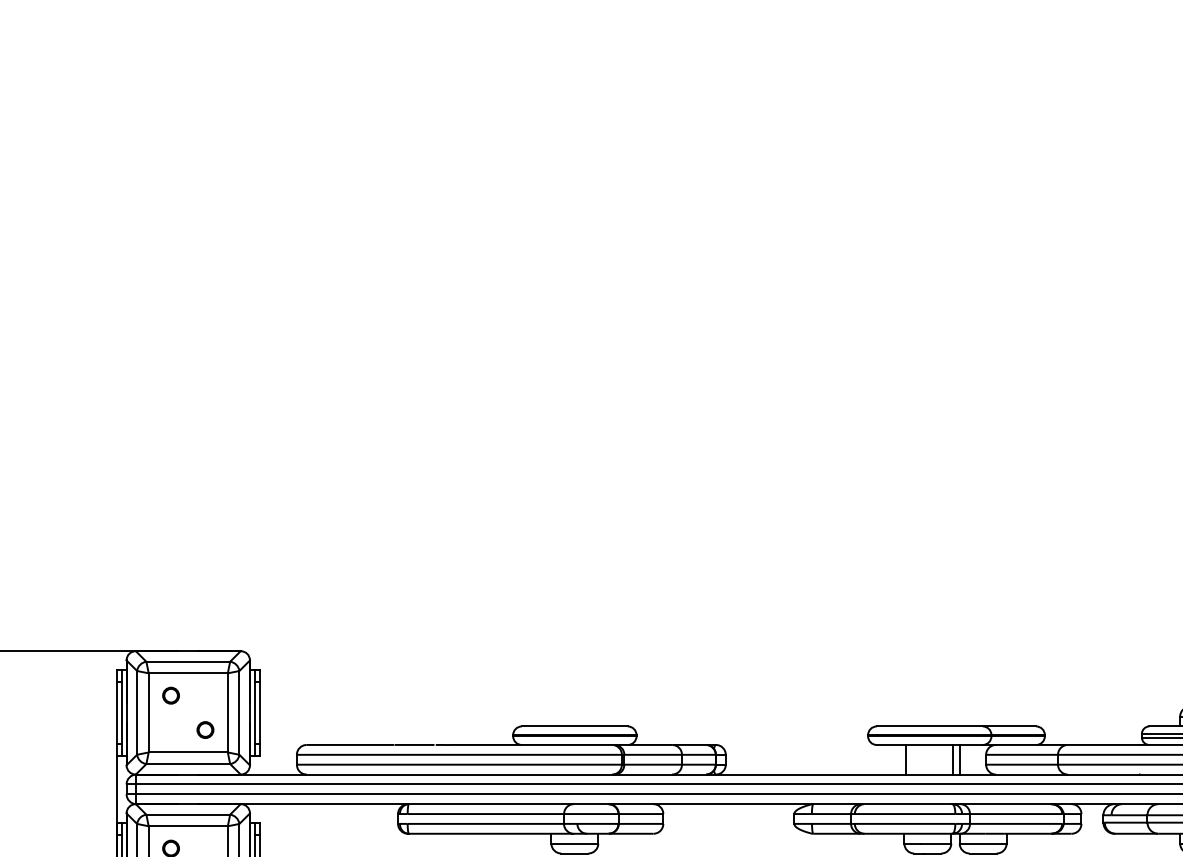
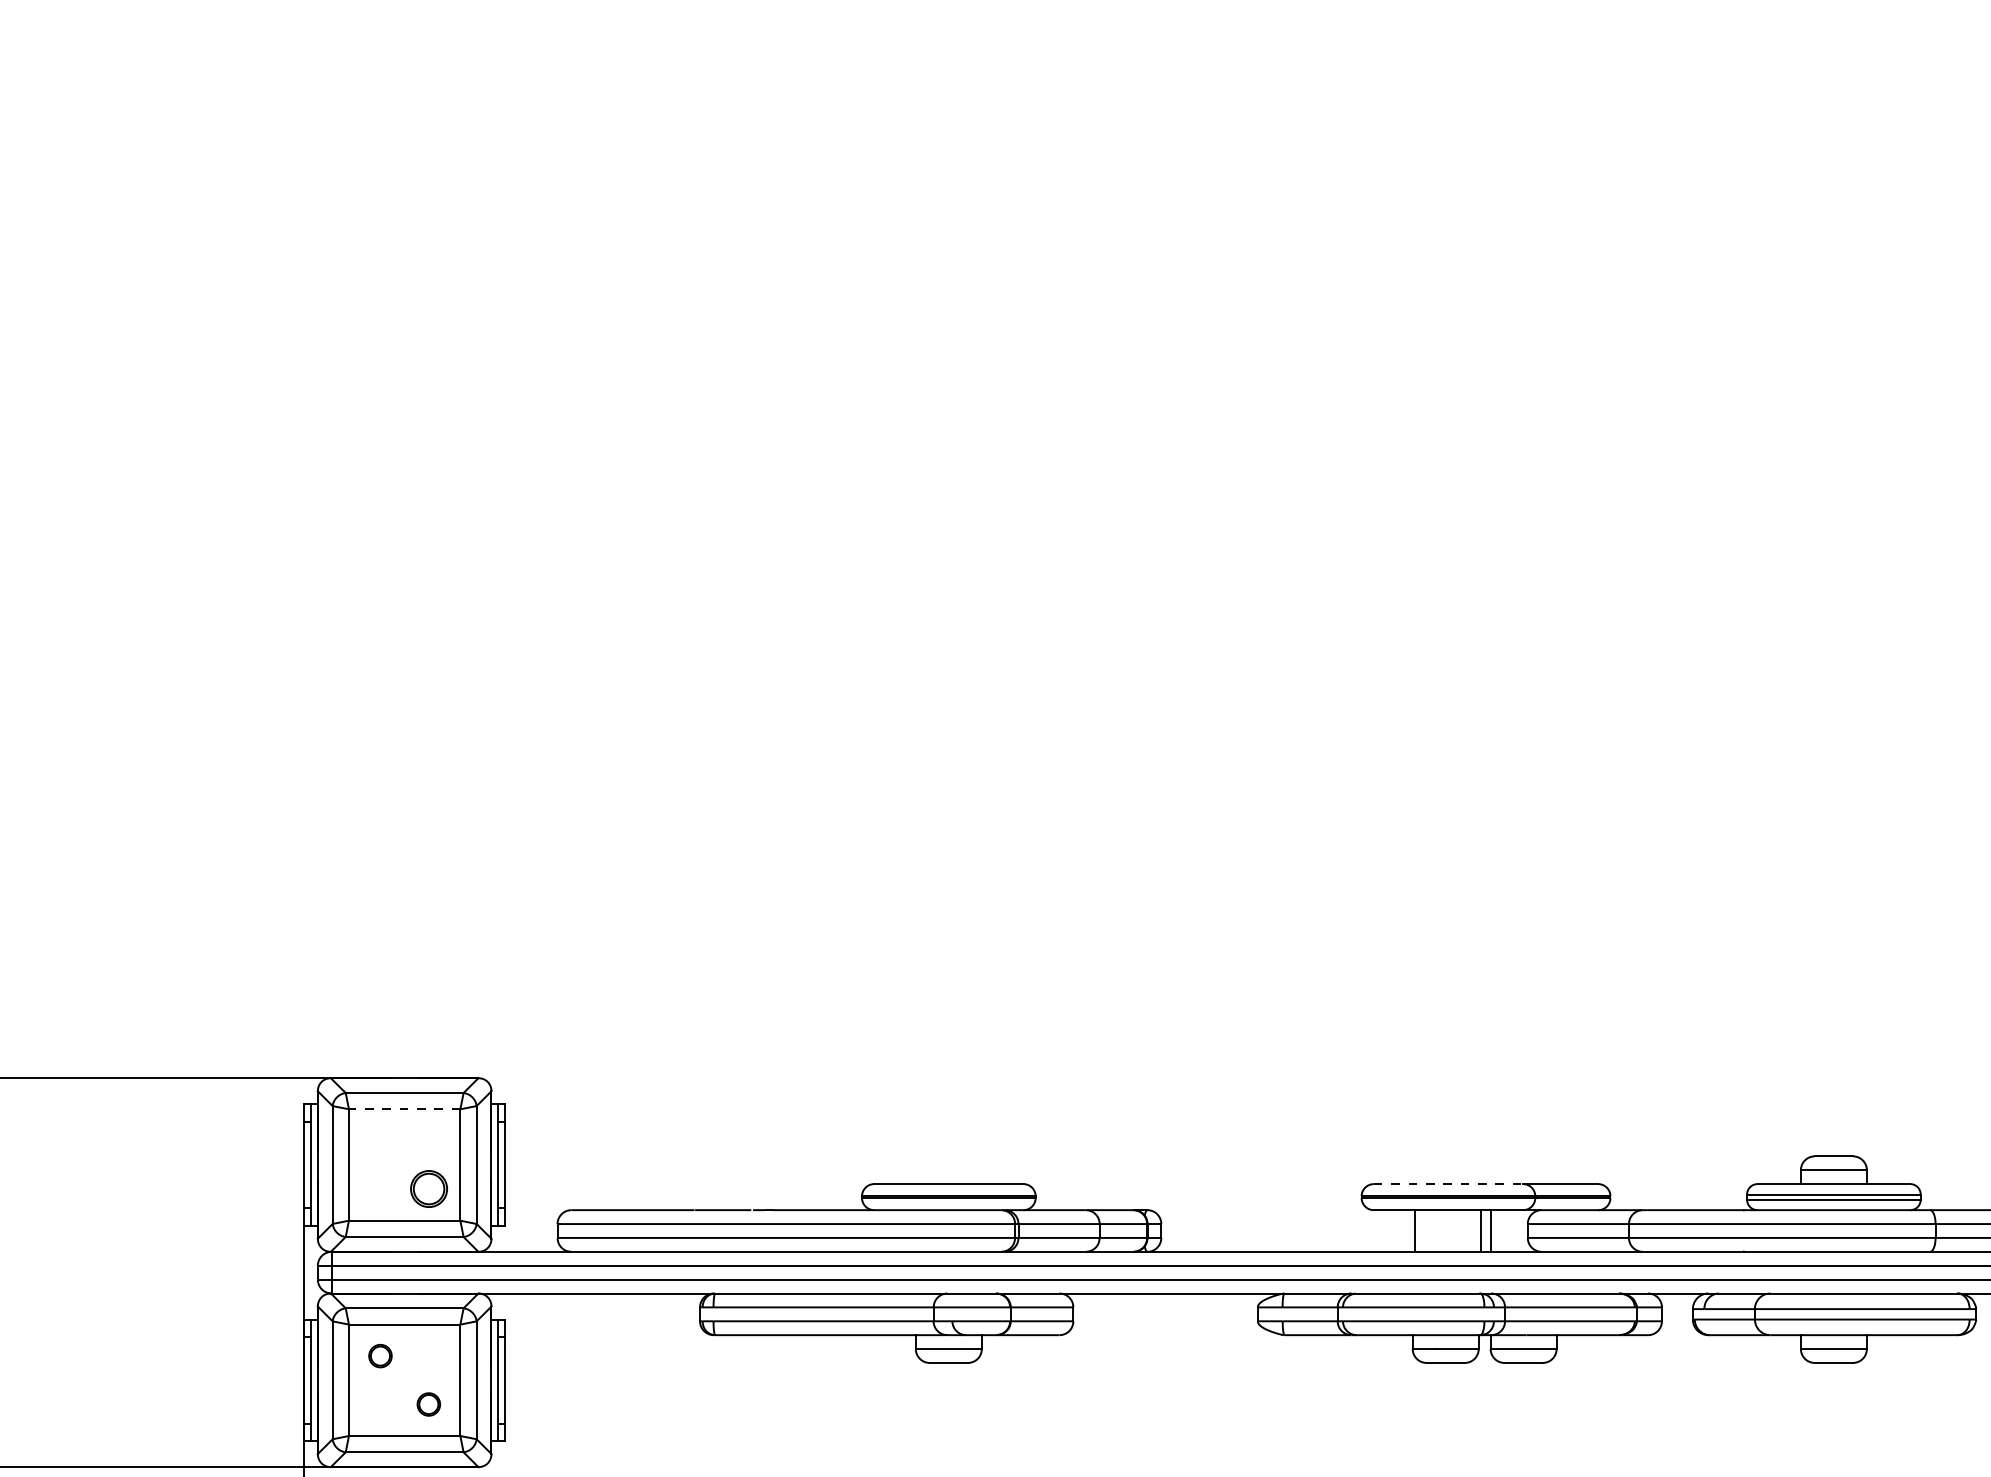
line: (188, 673) -> (404, 1109), solid -> dashed
part: (171, 695) -> (380, 1140), removed
line: (929, 726) -> (1448, 1184), solid -> dashed
part: (205, 730) -> (428, 1189), size x1.6

